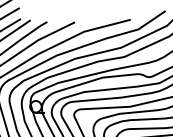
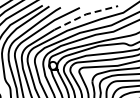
line: (83, 31) -> (85, 14), solid -> dashed

